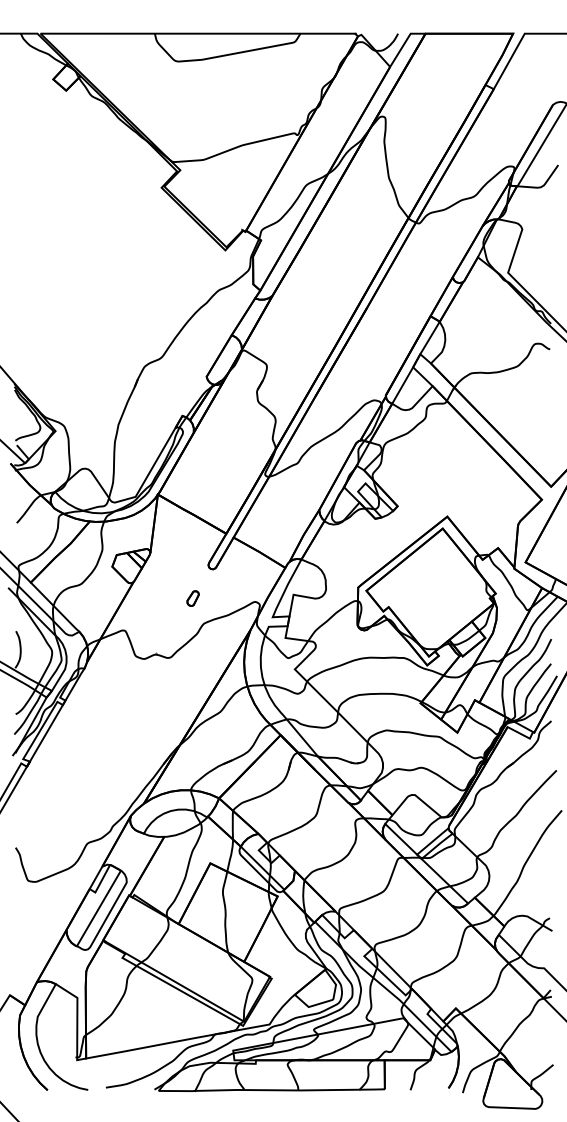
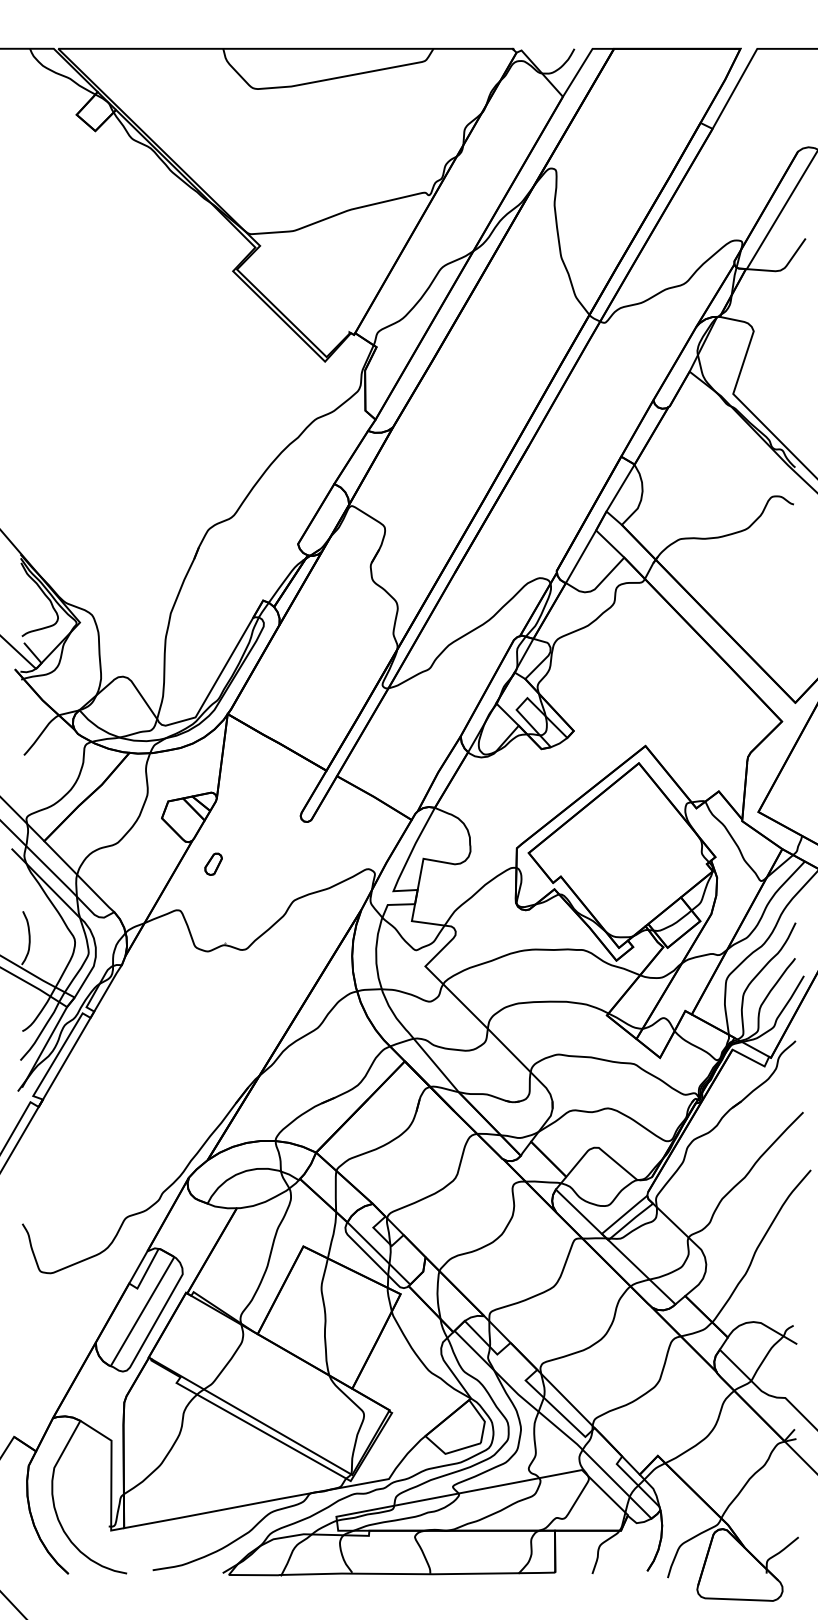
part: (192, 598) -> (212, 864), moved

